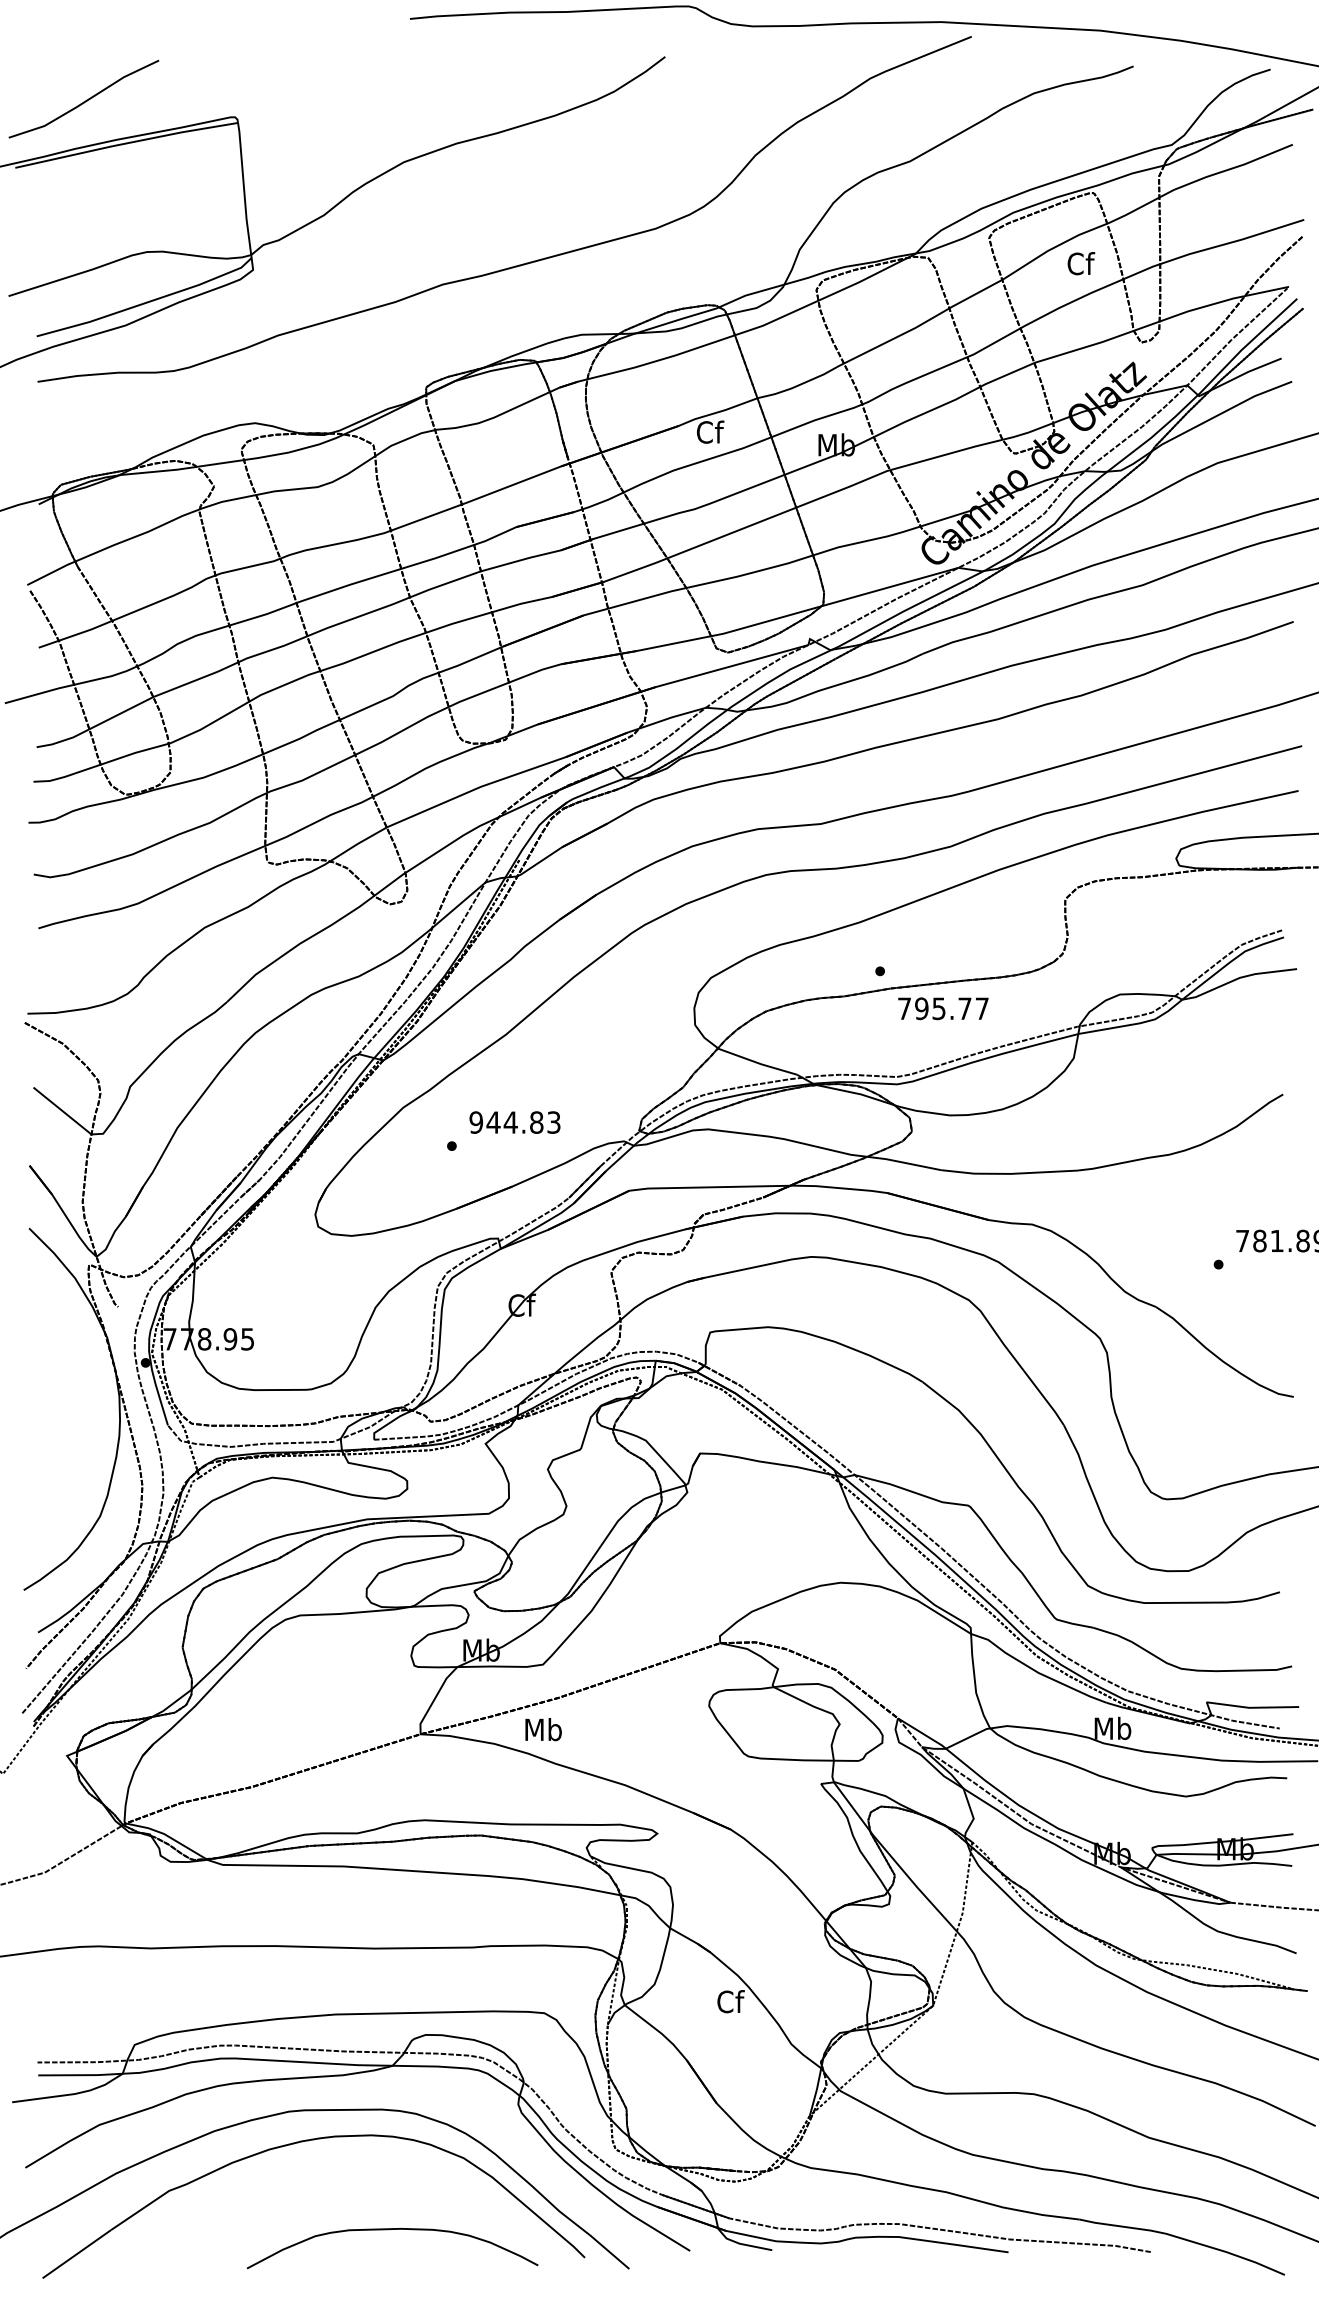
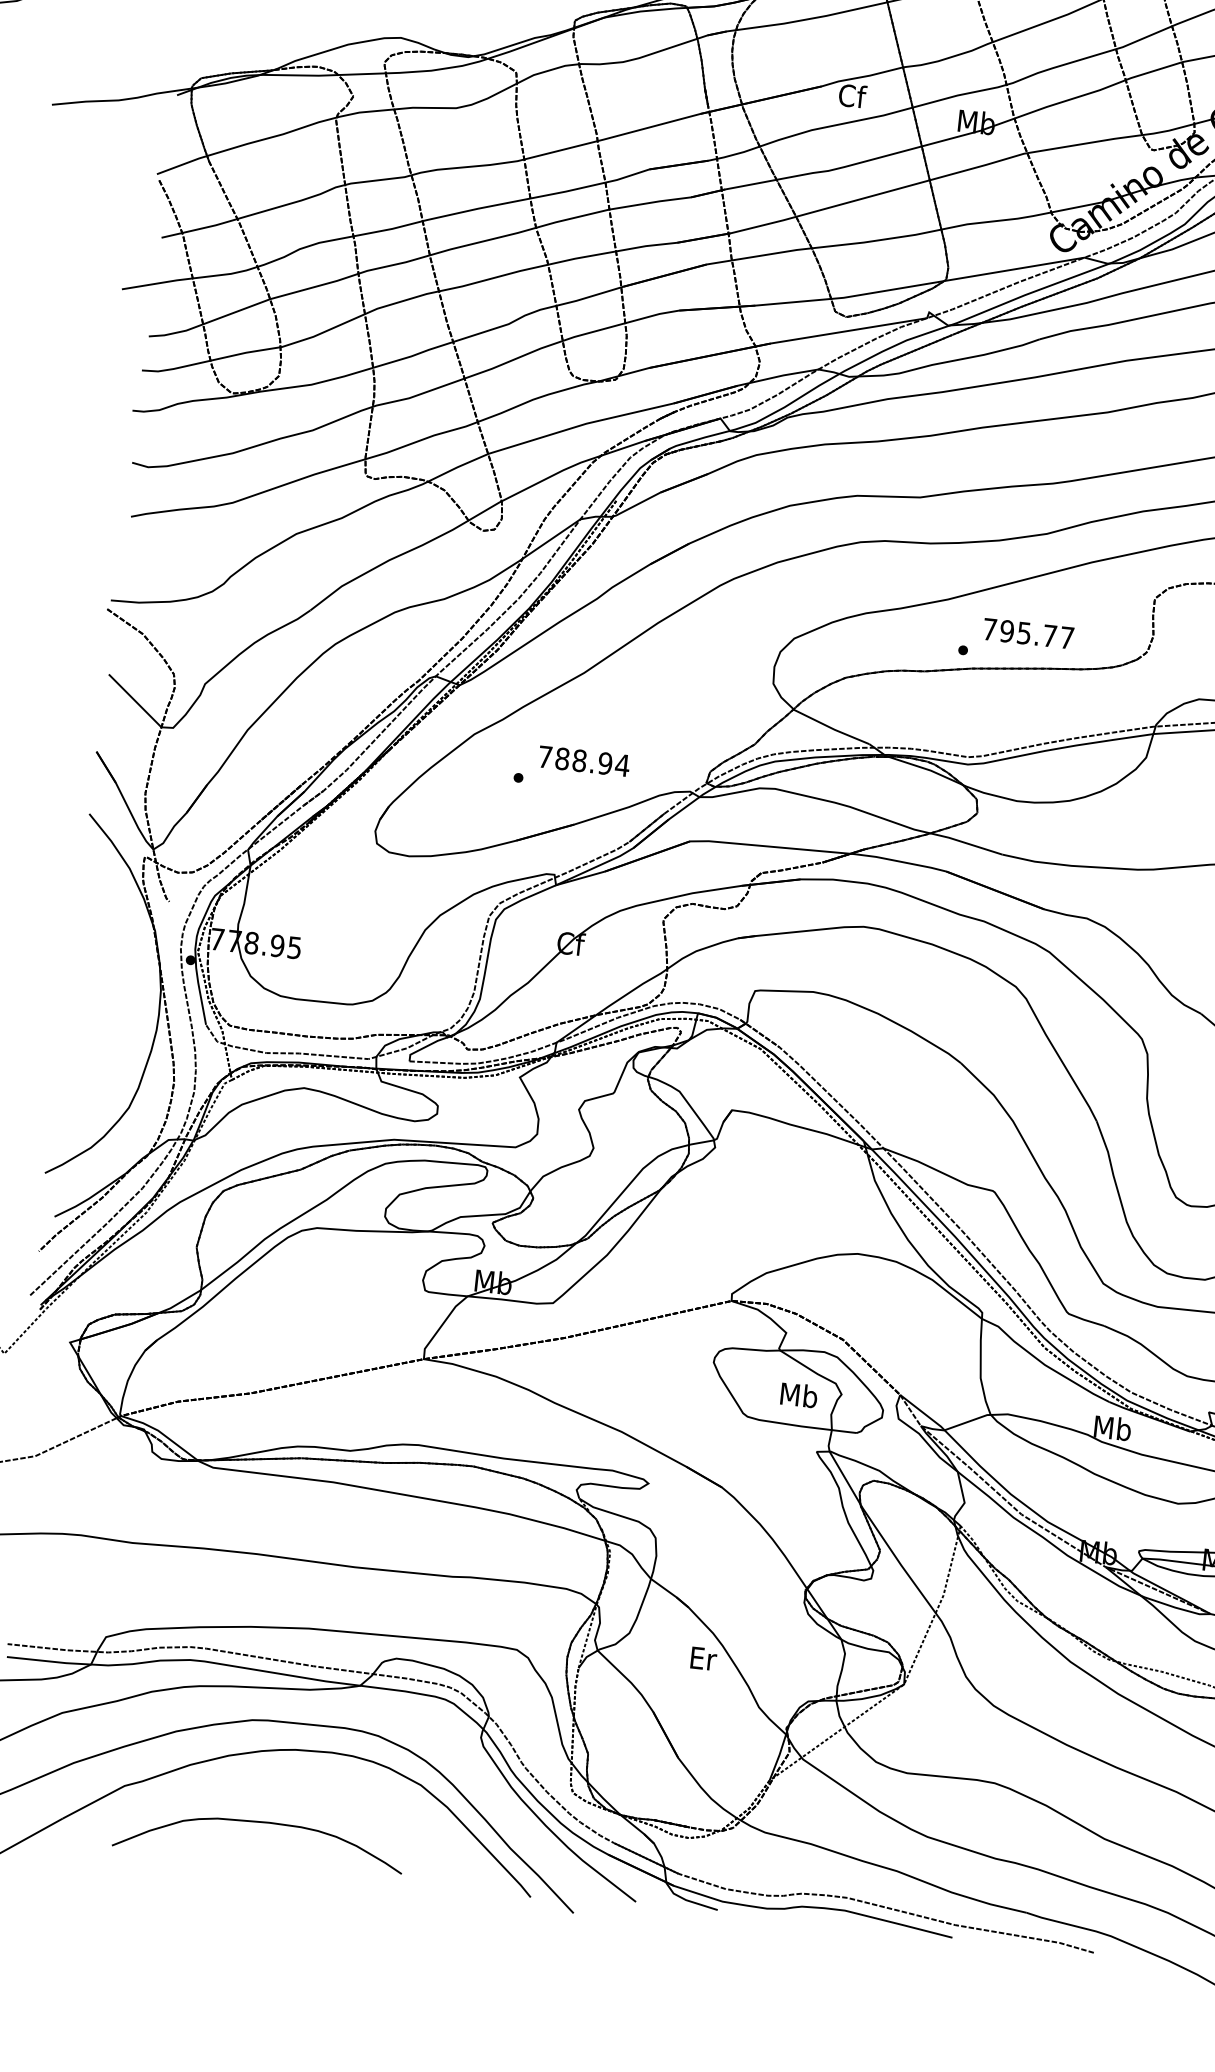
text: (943, 1008) -> (1028, 633), moved
text: (515, 1122) -> (584, 761), 944.83 -> 788.94
text: (543, 1729) -> (799, 1395), moved
text: (730, 2001) -> (703, 1658), Cf -> Er
curve: (389, 2230) -> (257, 1823), moved

